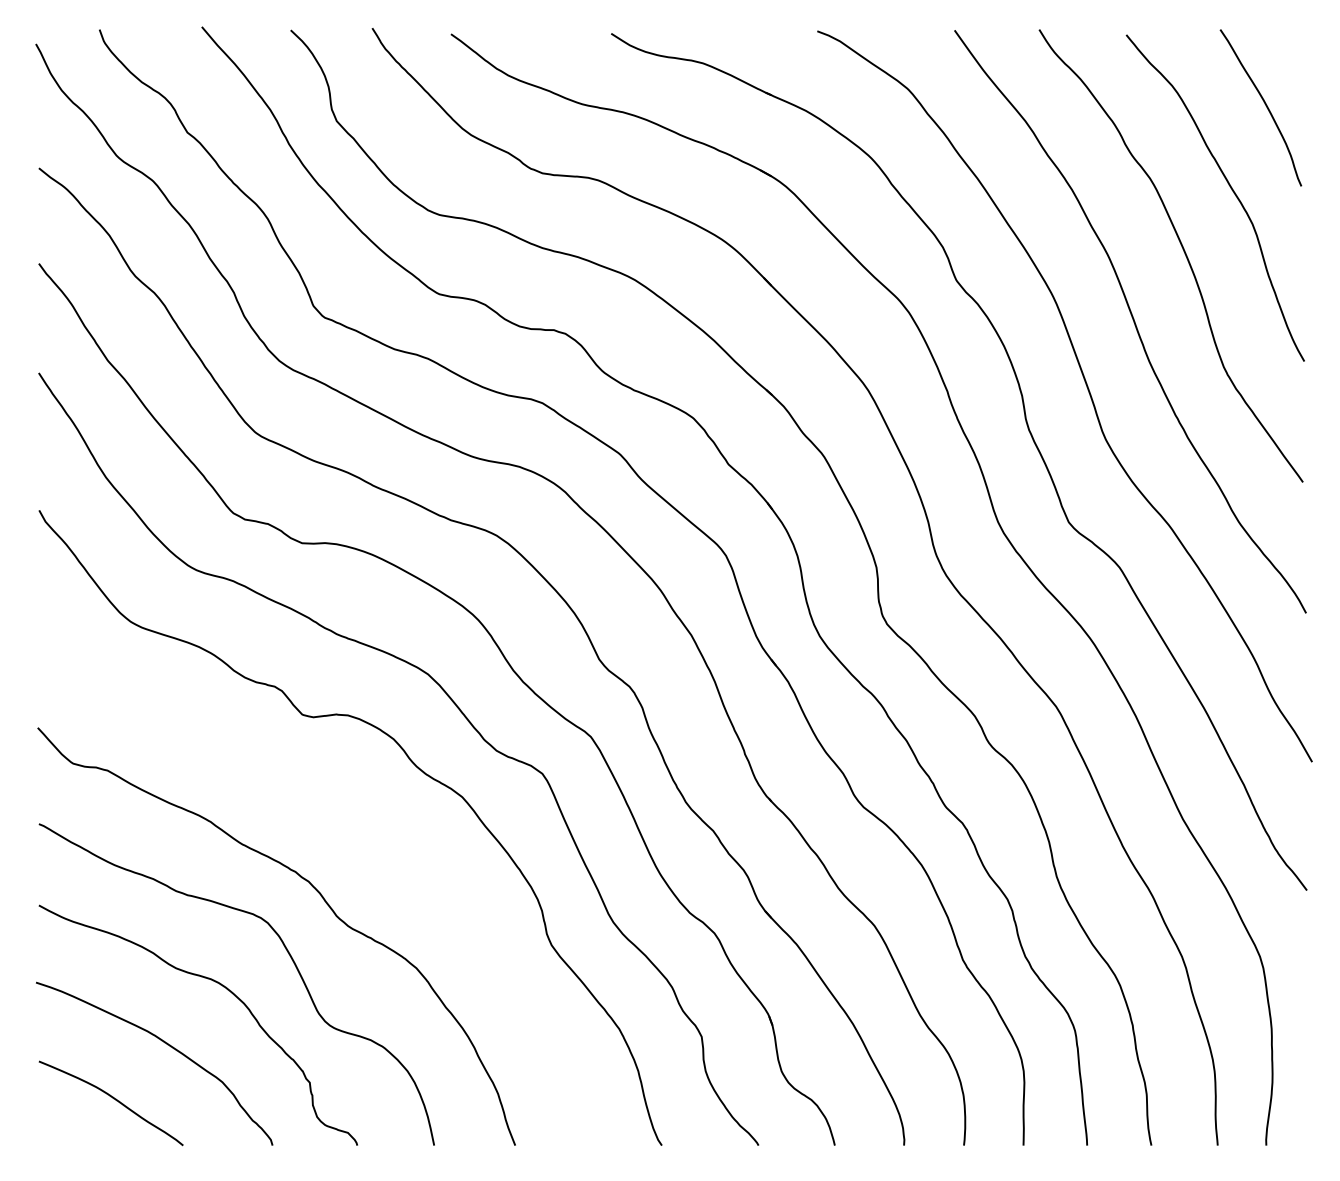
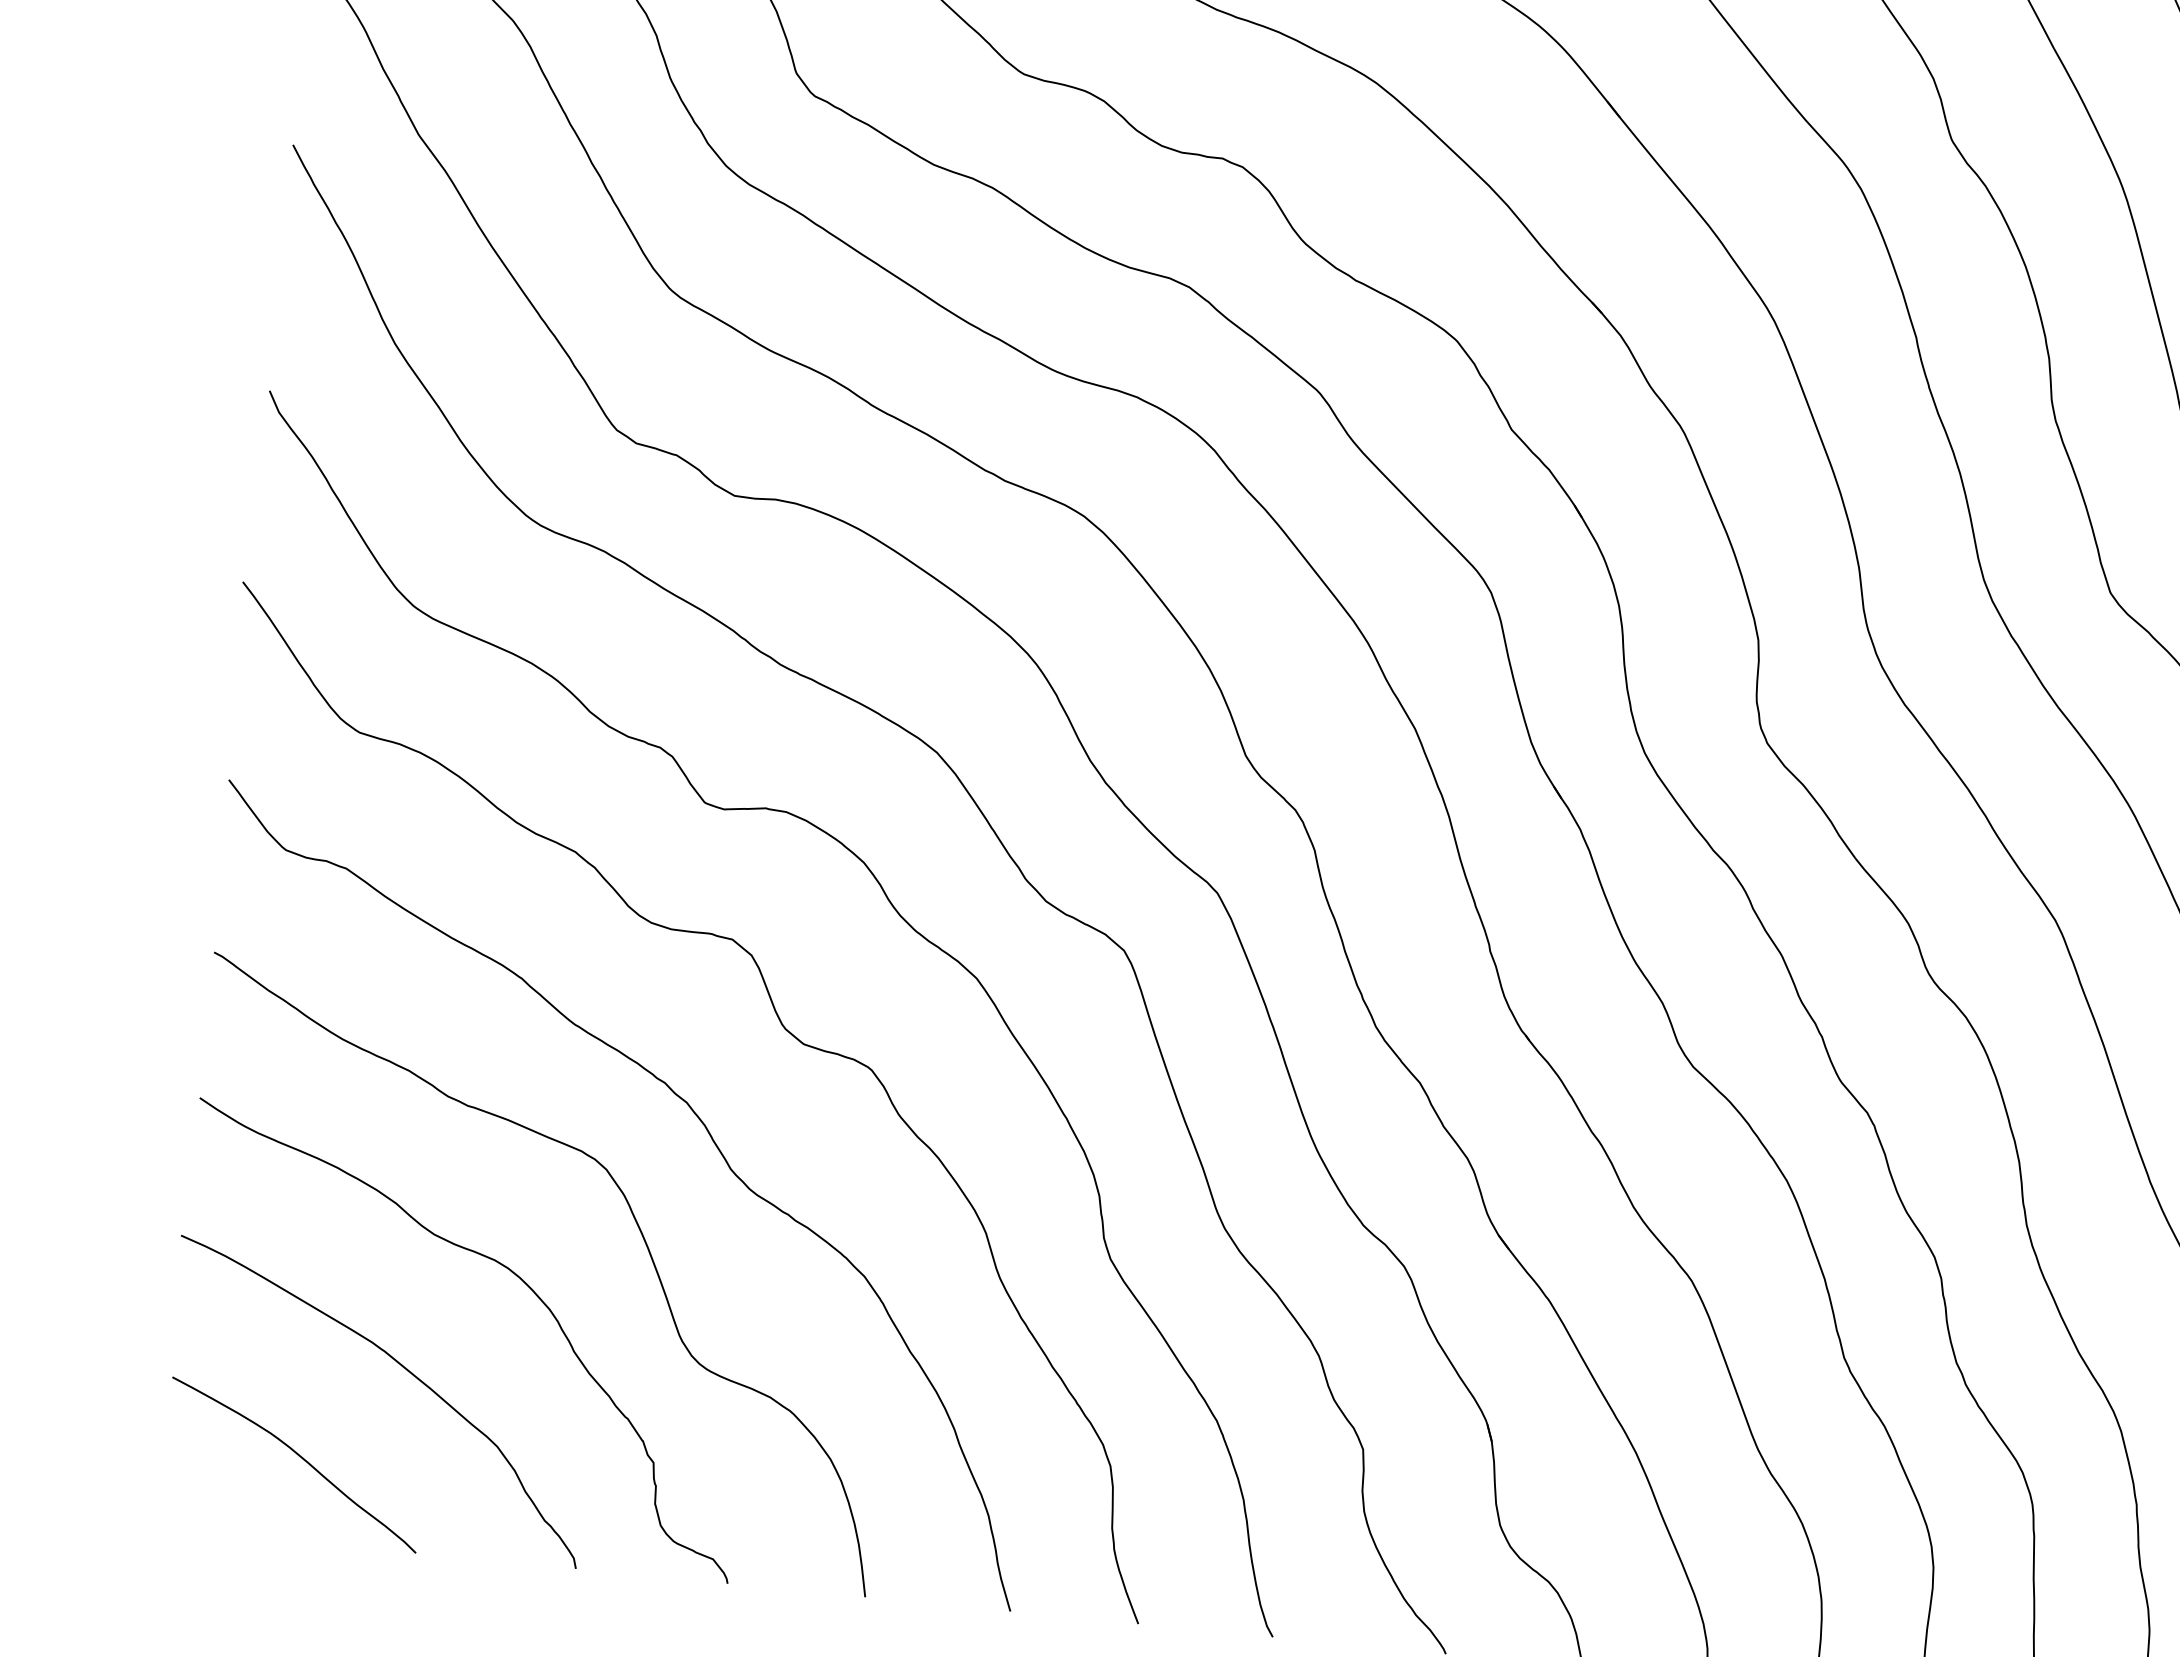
curve: (358, 836) -> (783, 1030), added

